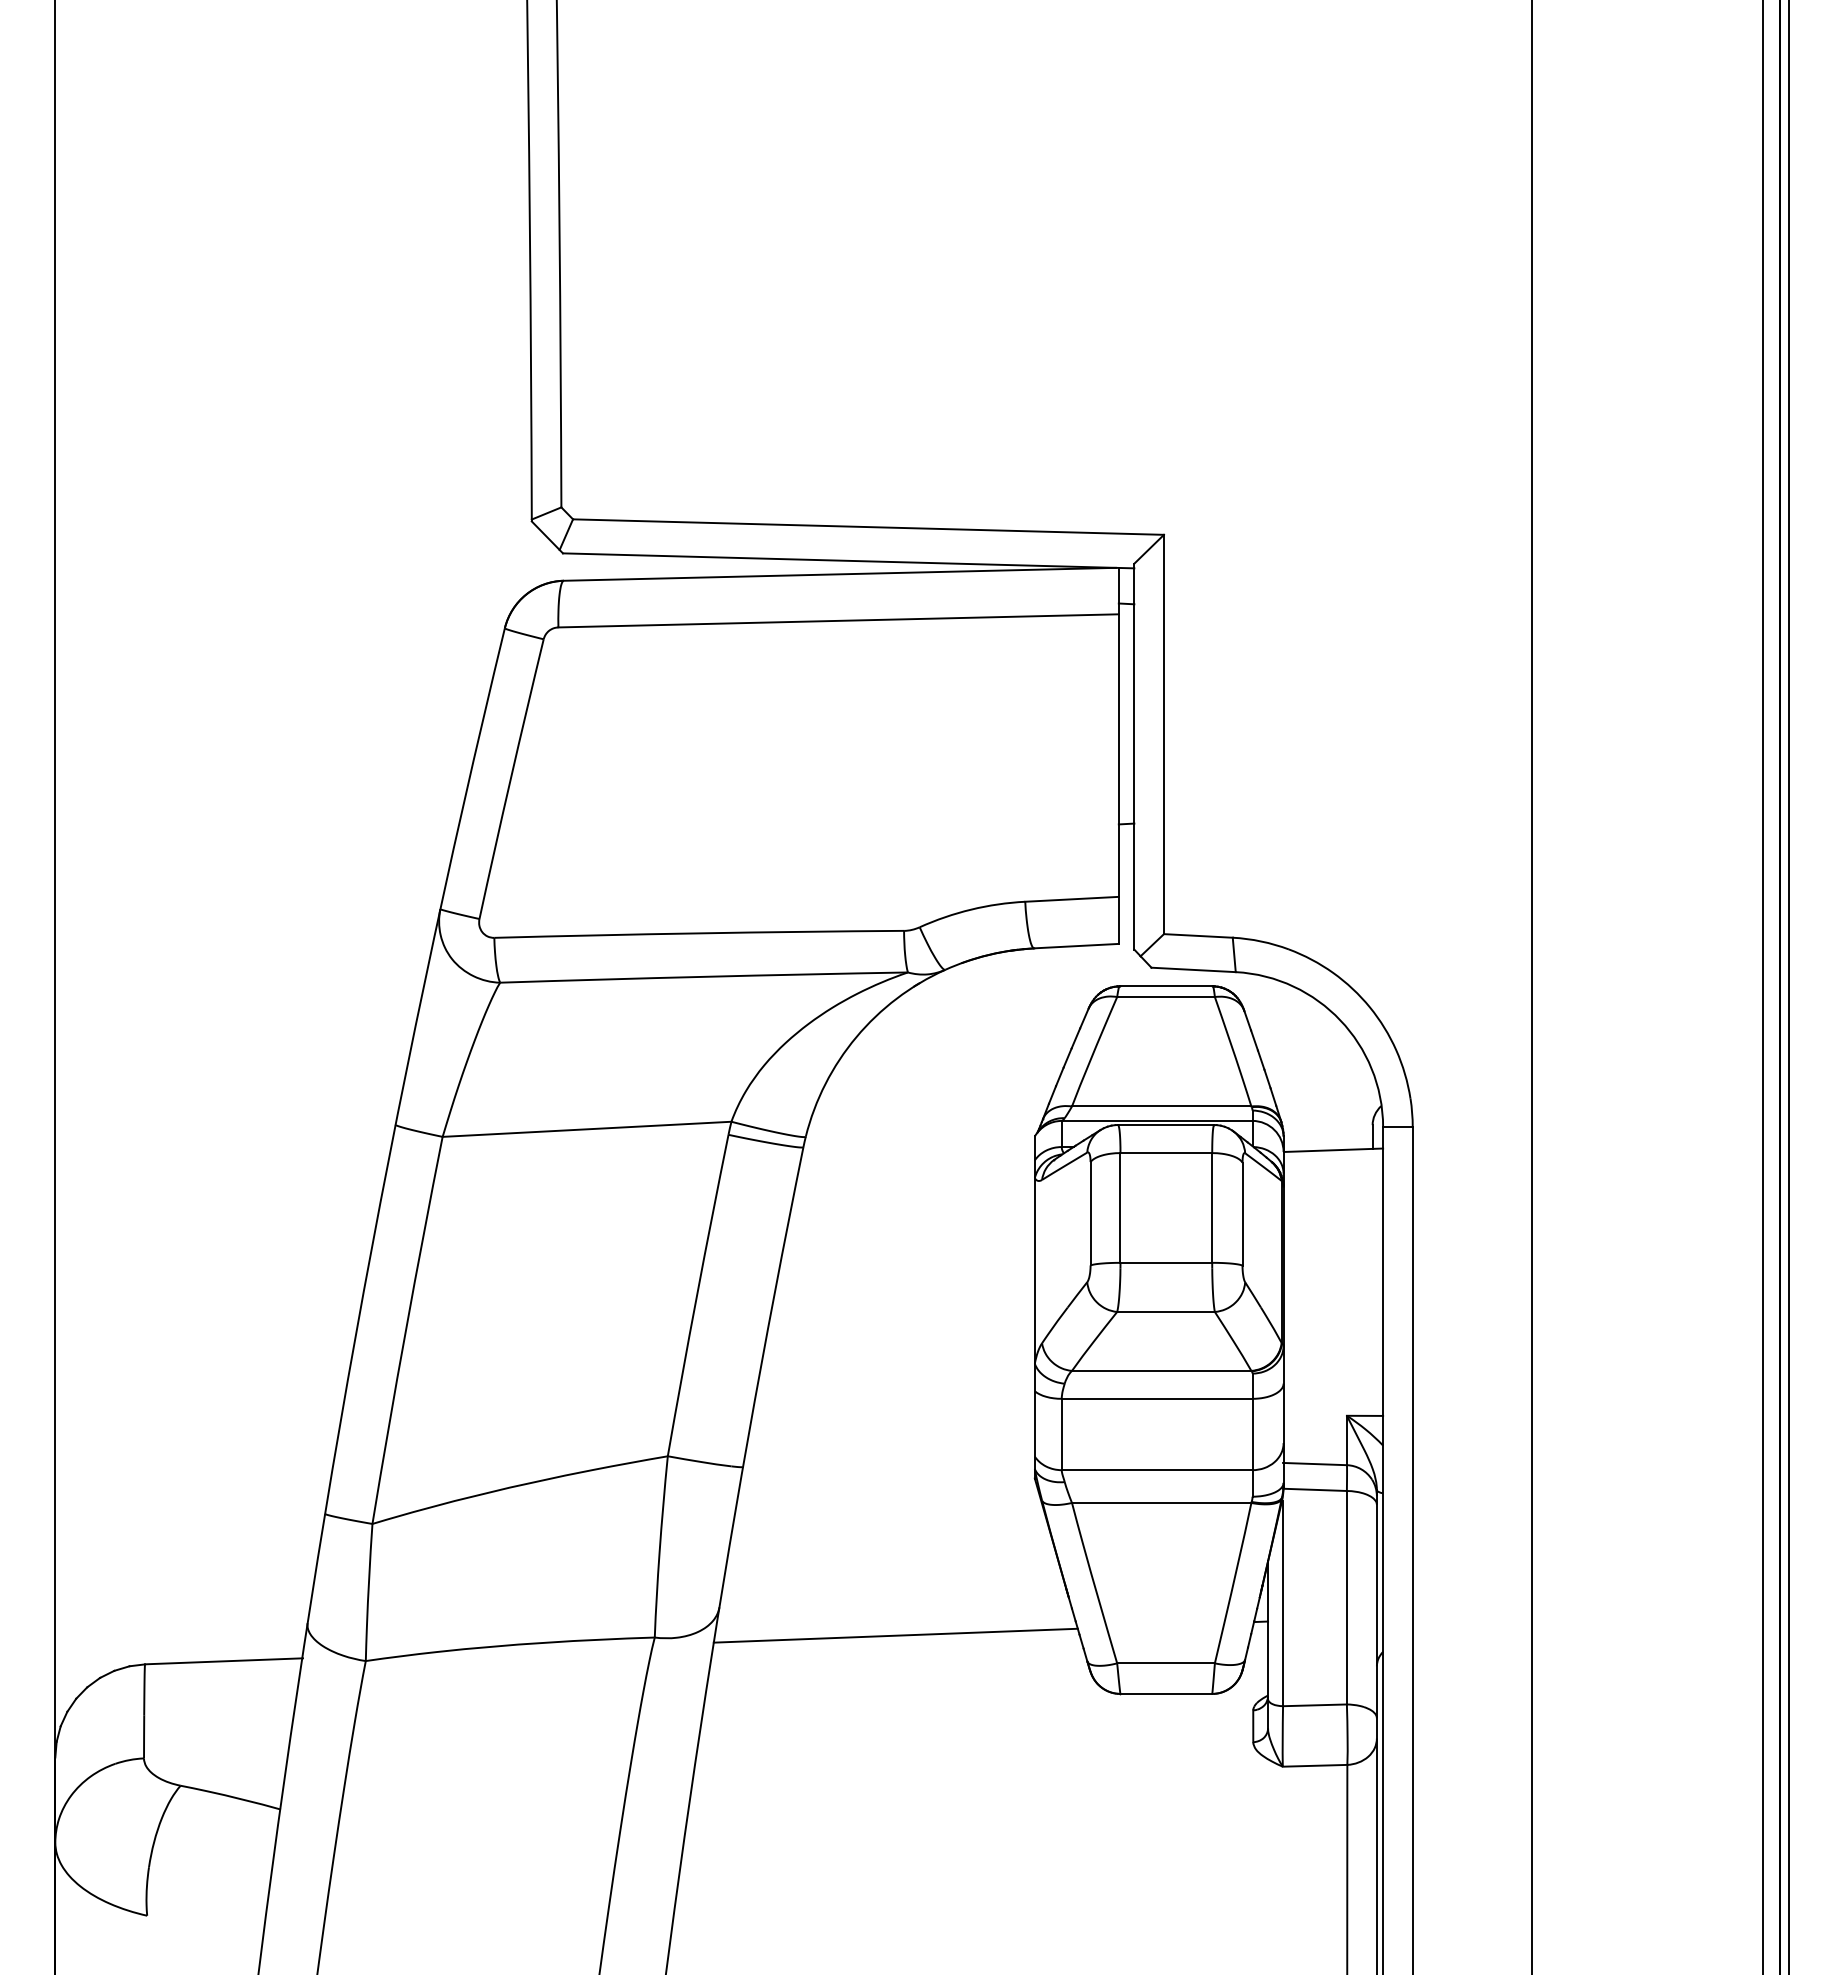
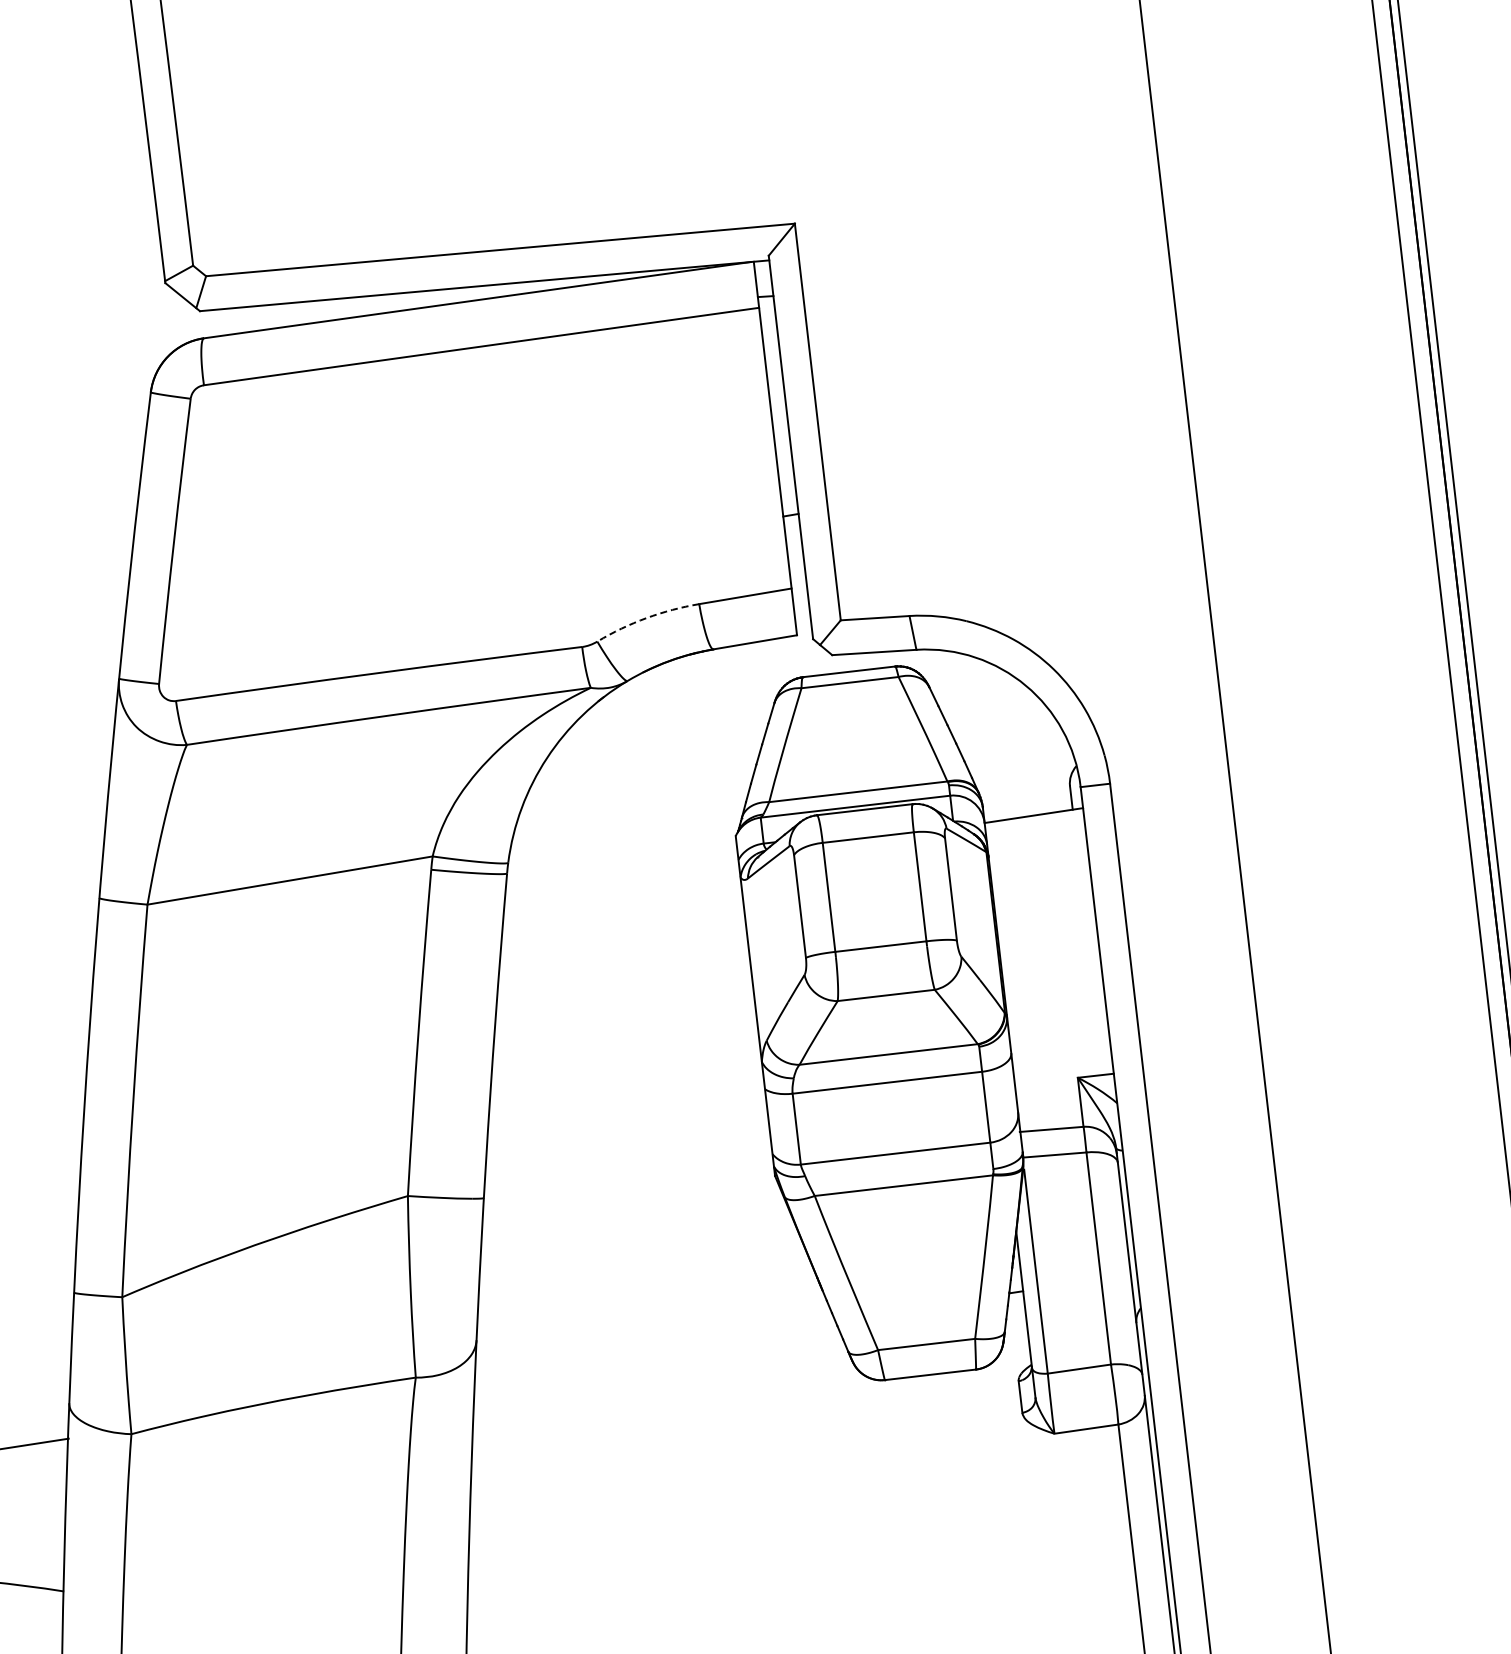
arc: (971, 909) -> (646, 617), solid -> dashed
line: (895, 1635) -> (654, 1347), removed

